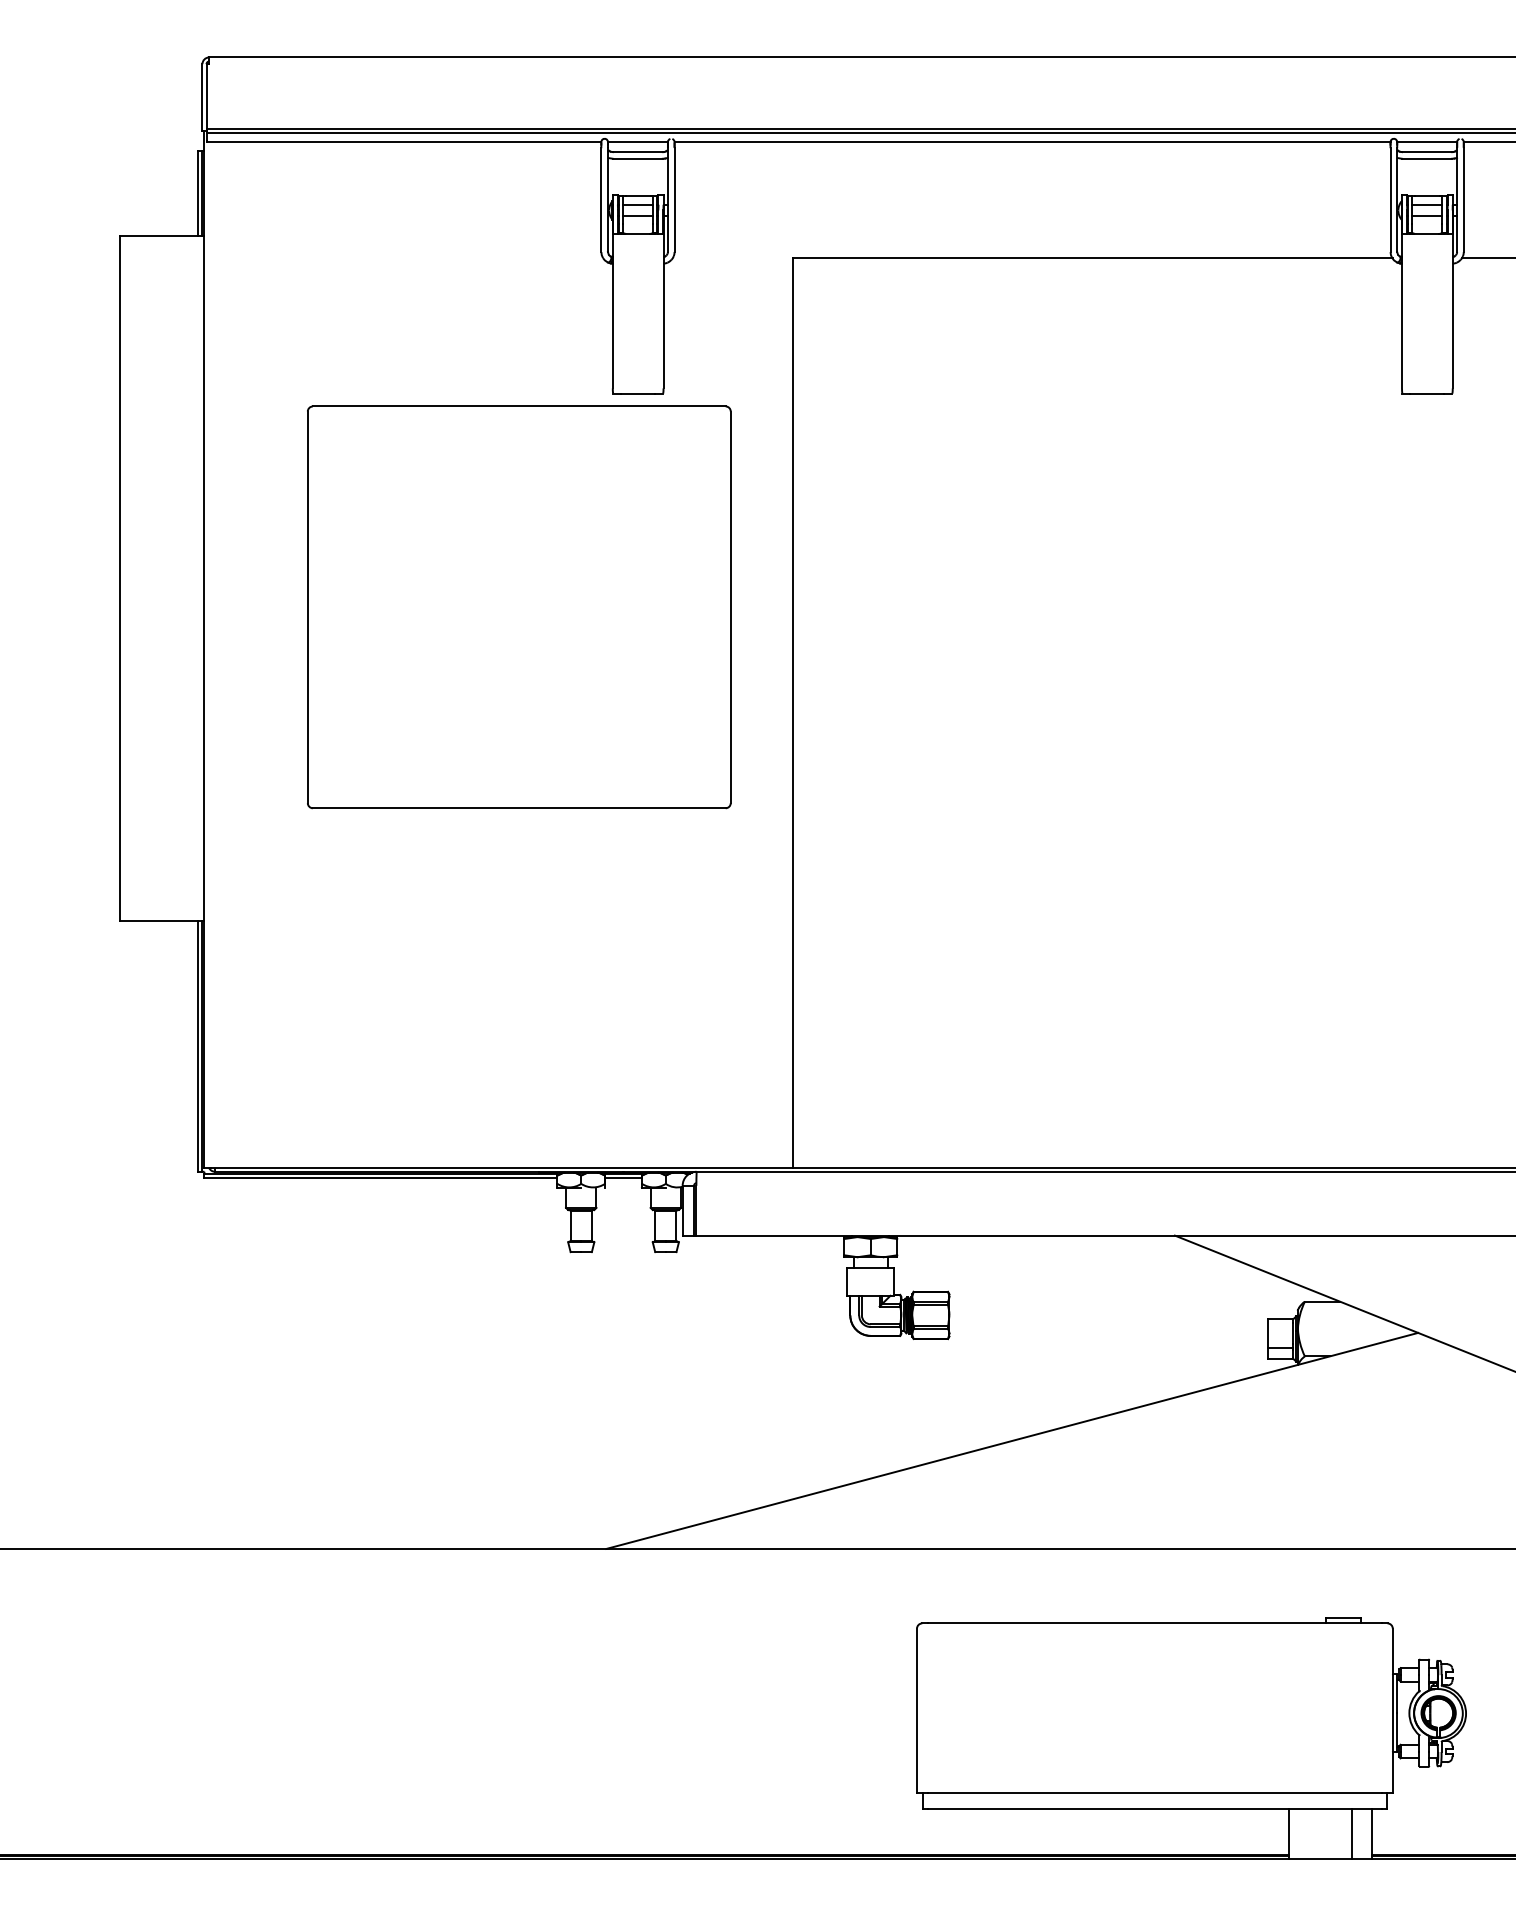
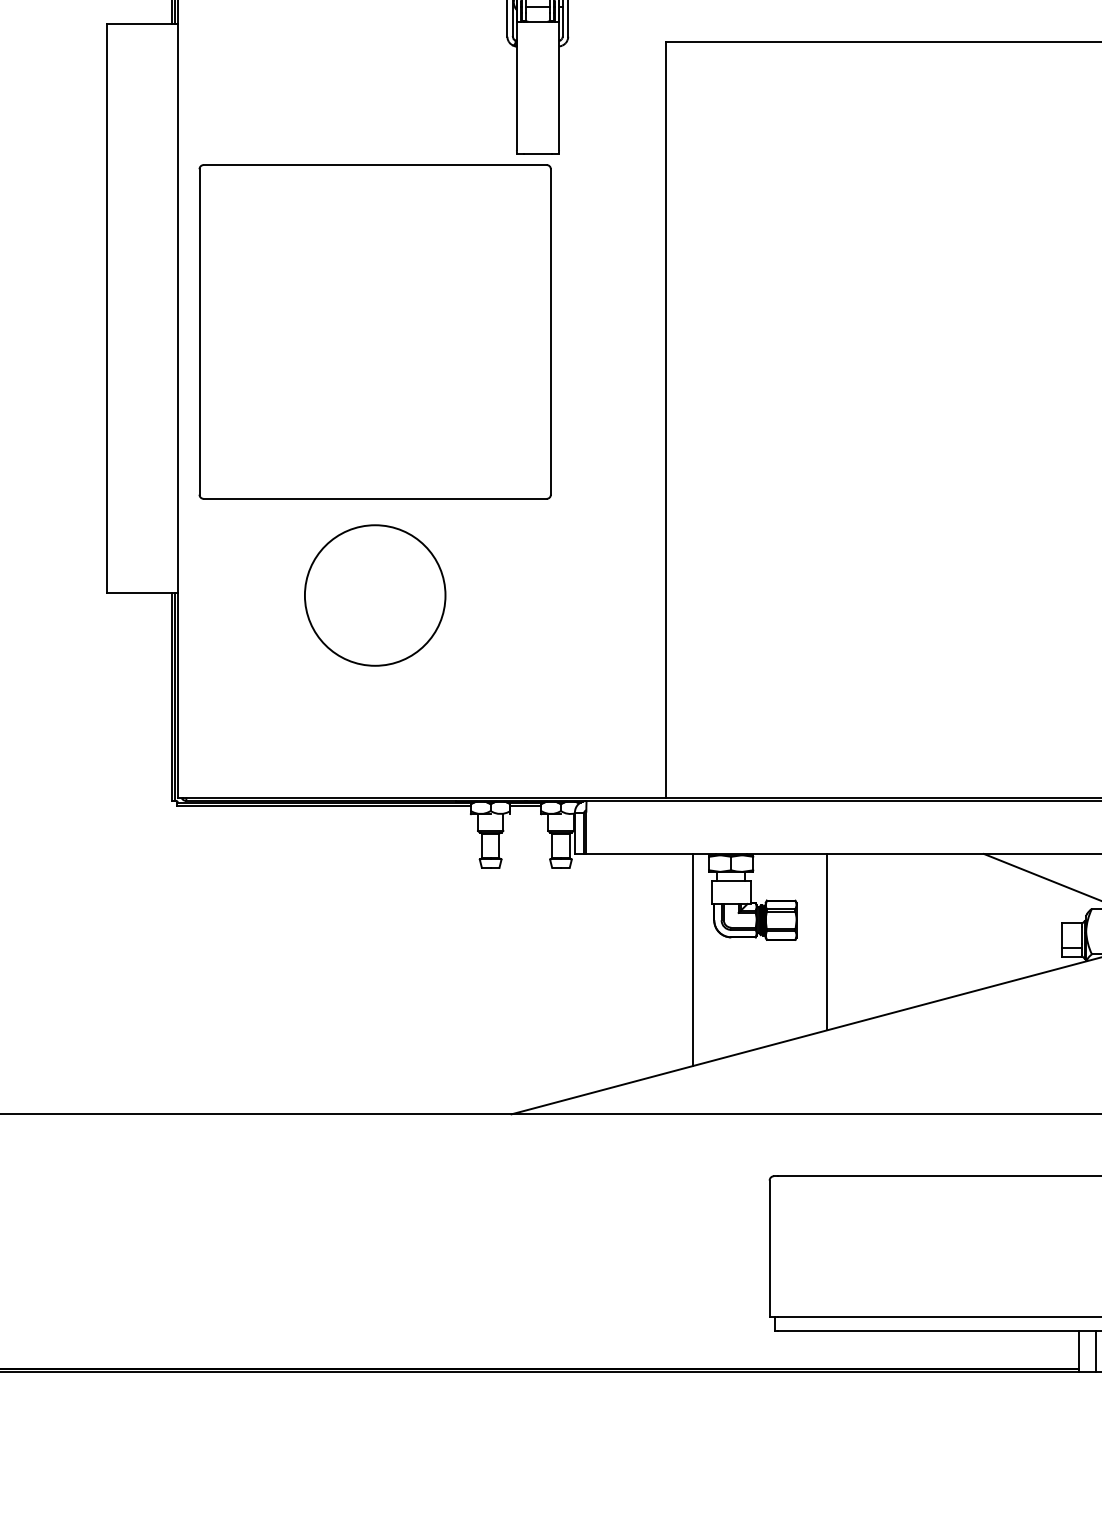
part: (519, 607) -> (375, 332), moved
circle: (441, 924) -> (374, 595), added
line: (985, 1341) -> (826, 941), added
line: (825, 1362) -> (693, 959), added
line: (1310, 1833) -> (1096, 1350), added

